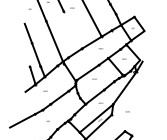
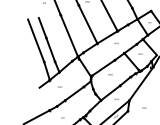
line: (72, 29) -> (87, 23), added
line: (21, 45) -> (35, 40), added

